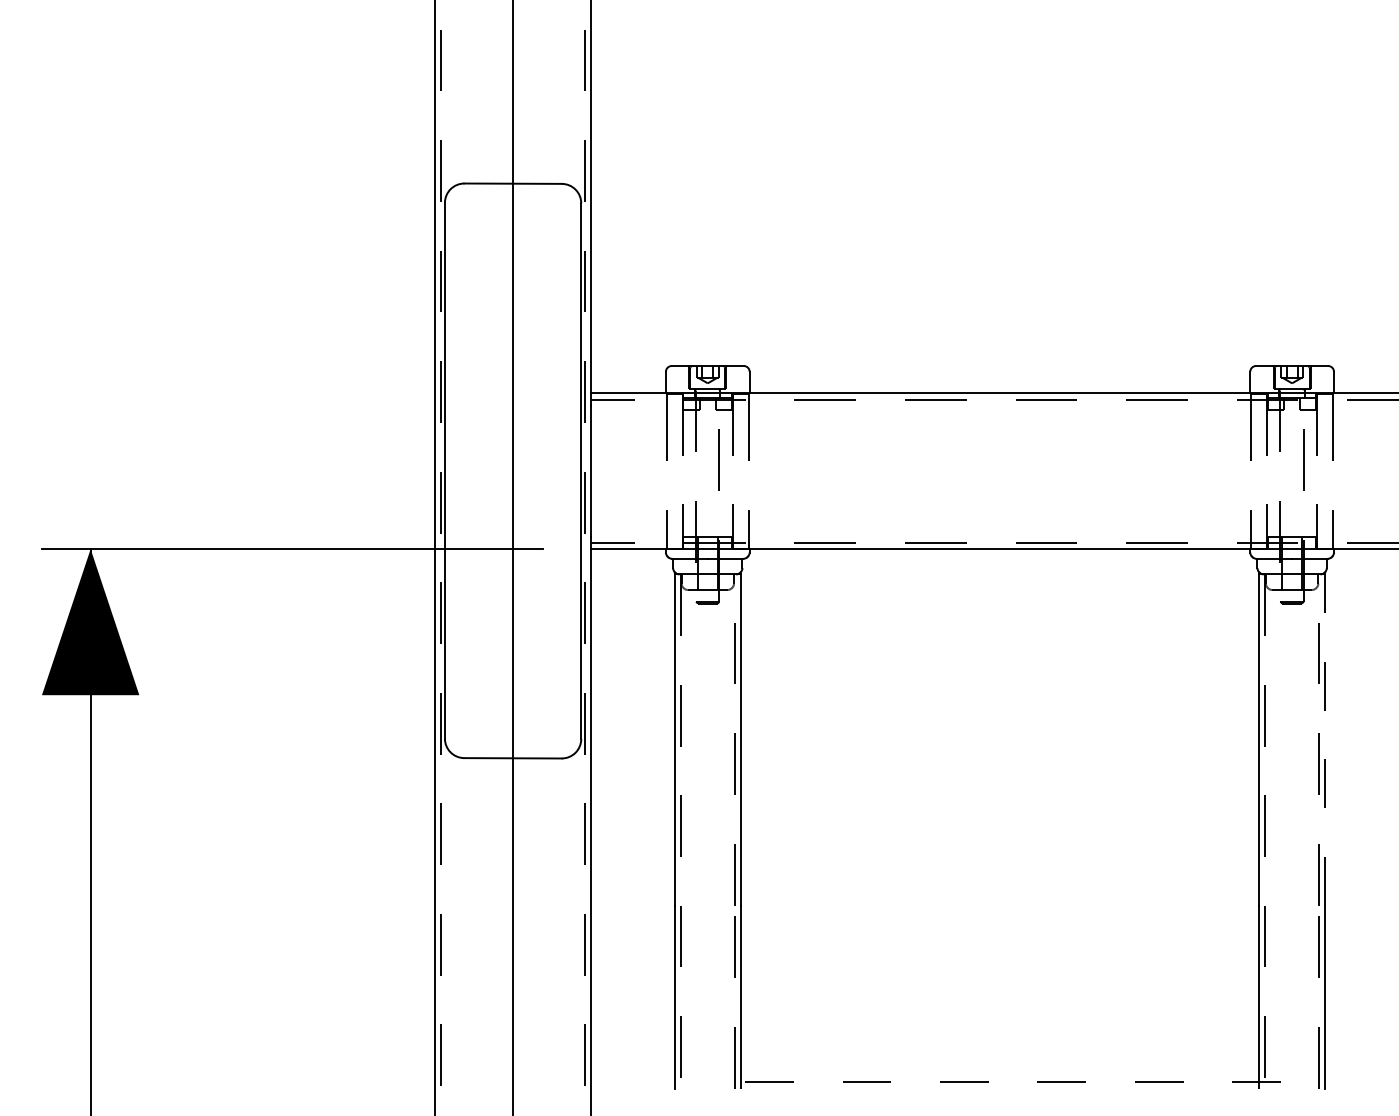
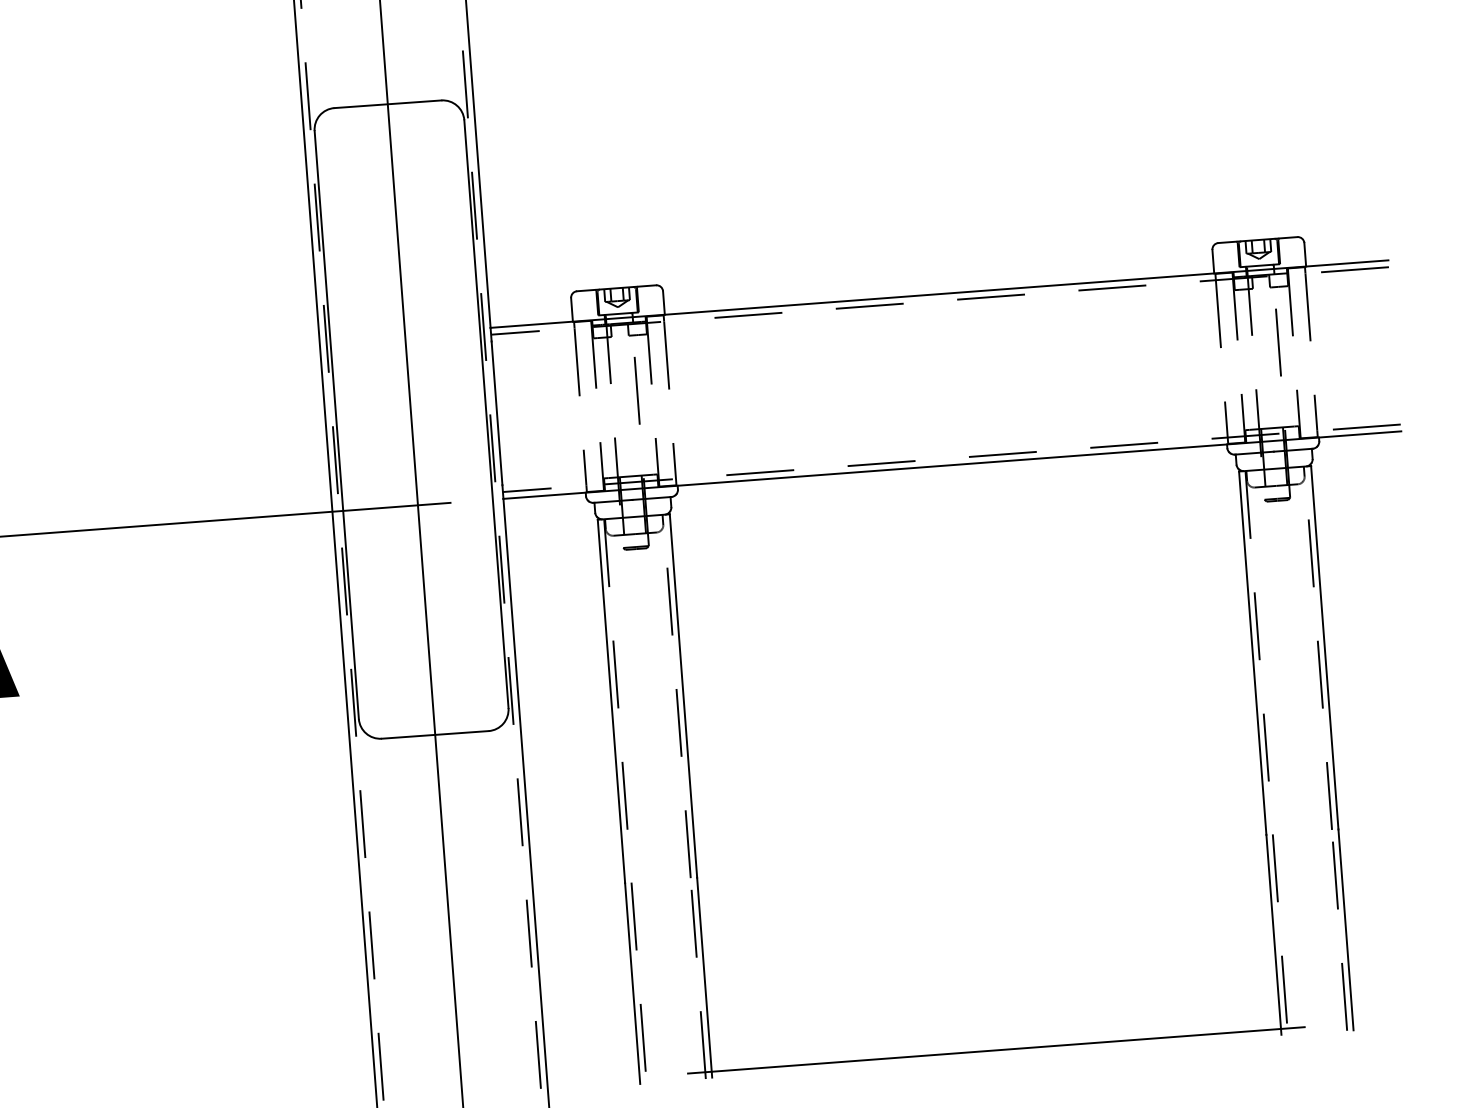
line: (1324, 739) -> (1324, 647), dashed -> solid
line: (999, 1082) -> (995, 1050), dashed -> solid

